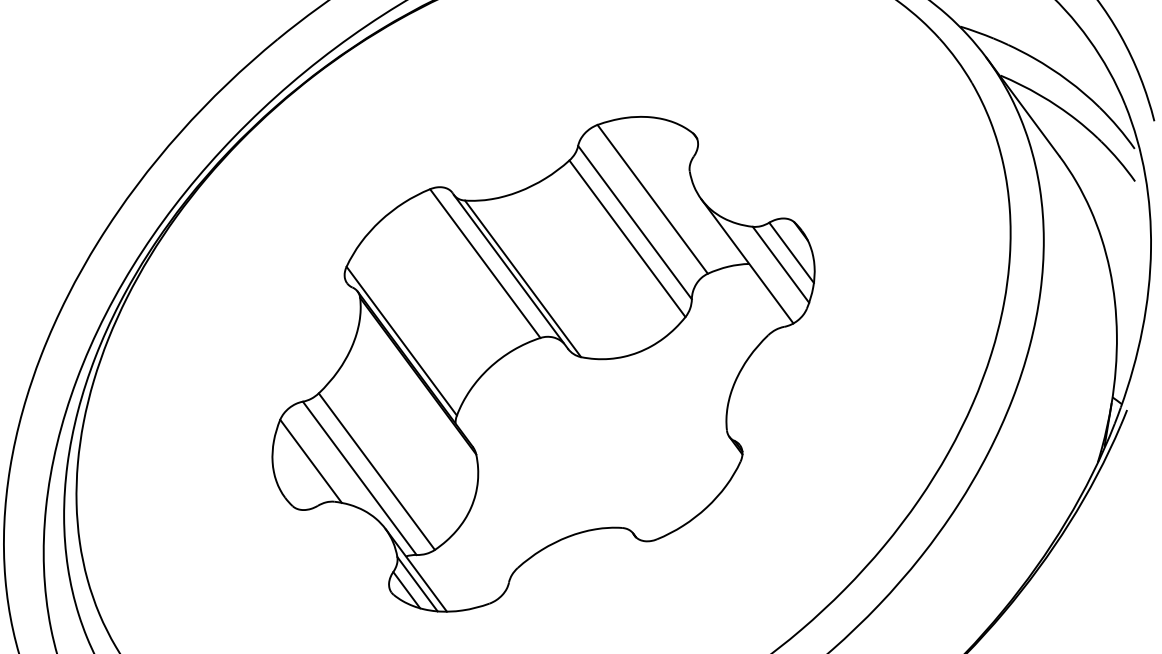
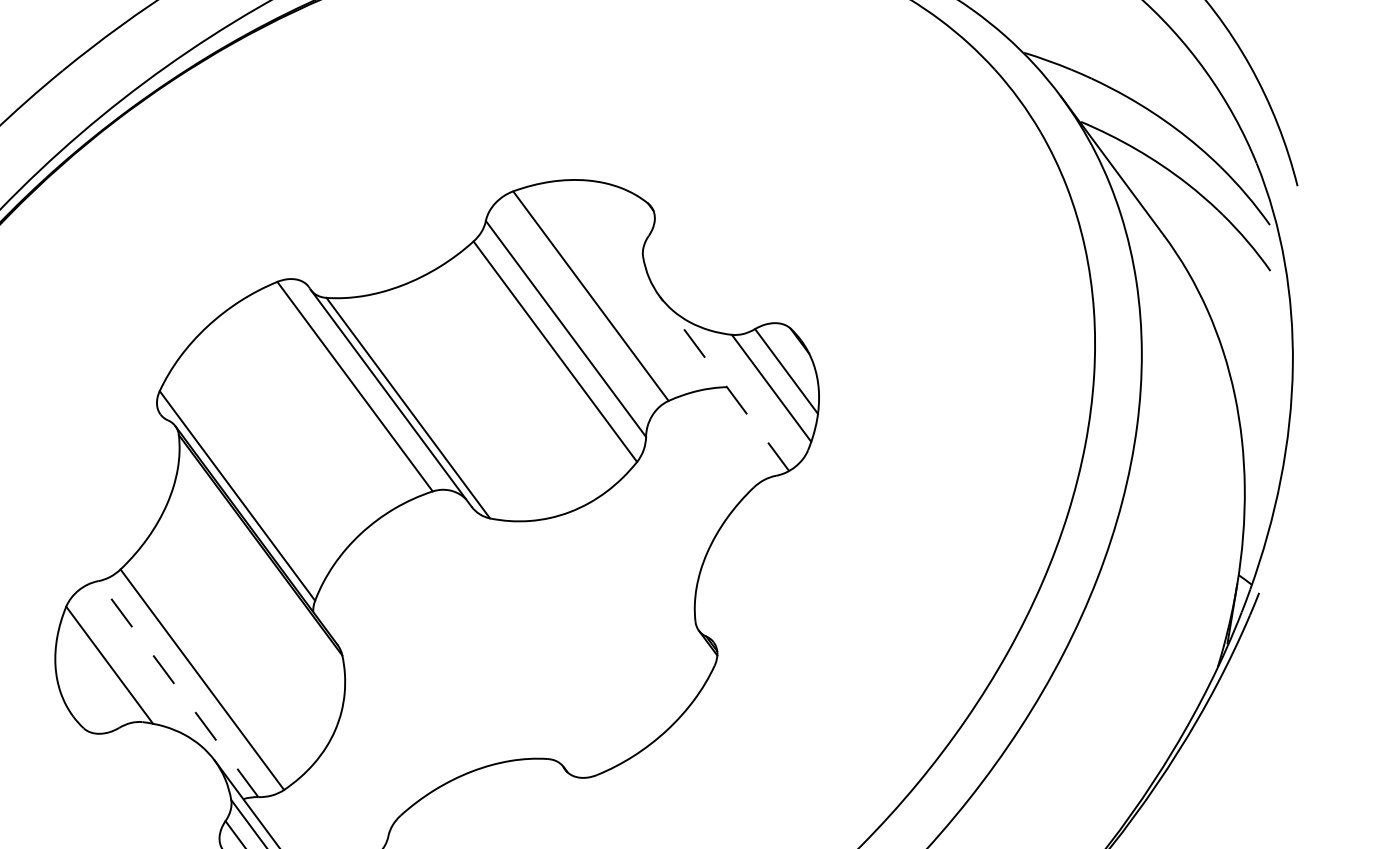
line: (747, 261) -> (724, 383), solid -> dashed
line: (359, 477) -> (177, 687), solid -> dashed

